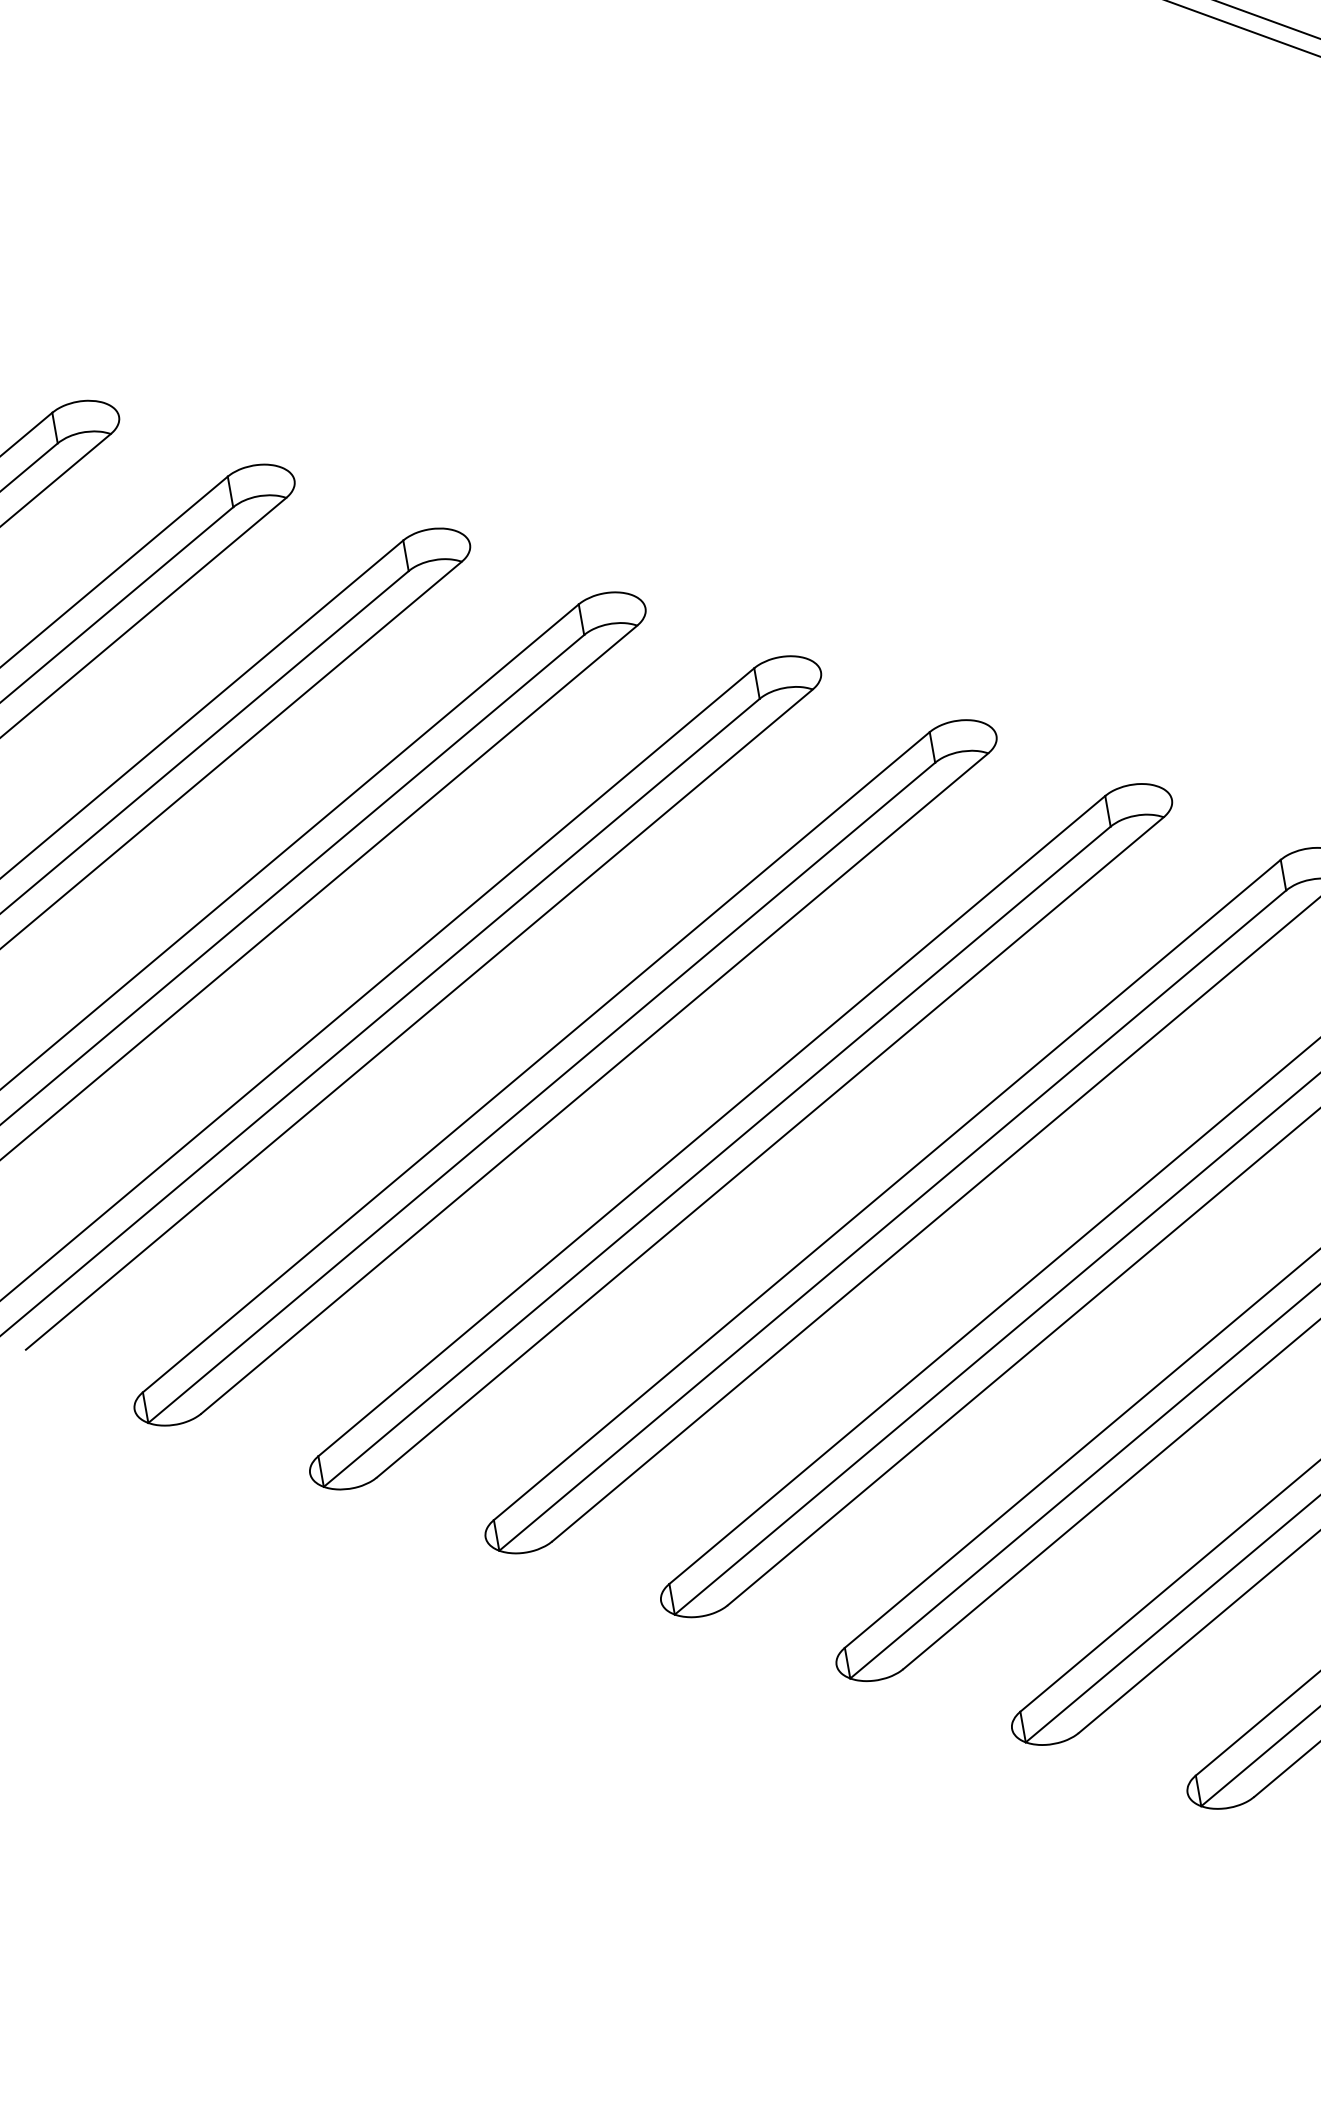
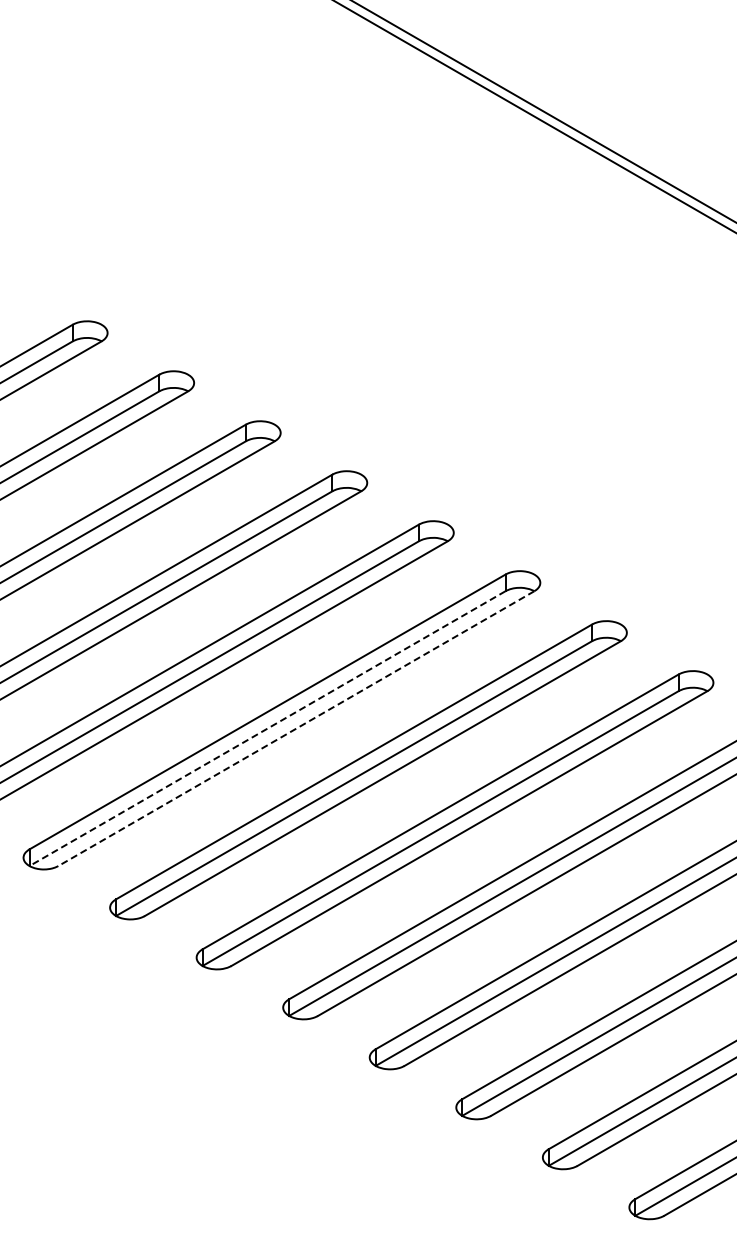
line: (595, 1083) -> (296, 728), solid -> dashed
line: (541, 1092) -> (267, 728), solid -> dashed

